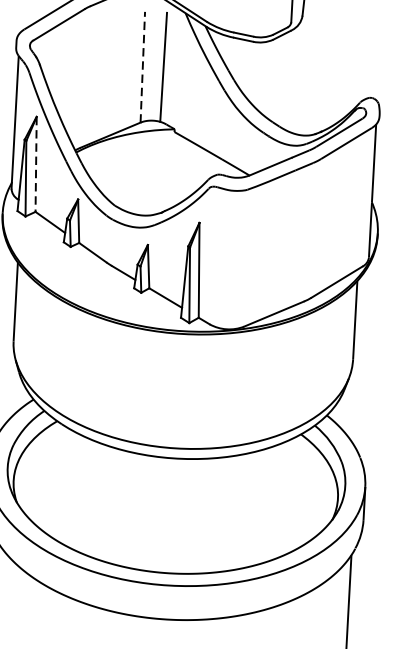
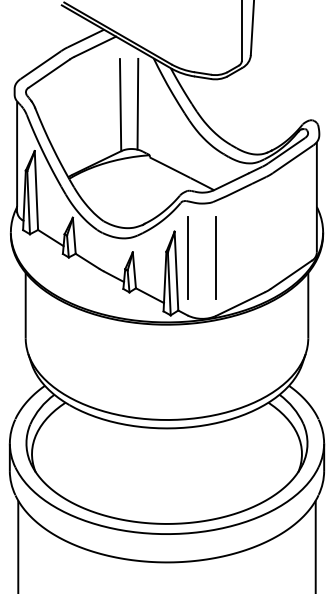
line: (142, 66) -> (120, 104), dashed -> solid
line: (36, 165) -> (36, 191), dashed -> solid
line: (213, 254) -> (187, 257), added
line: (248, 256) -> (216, 257), added

